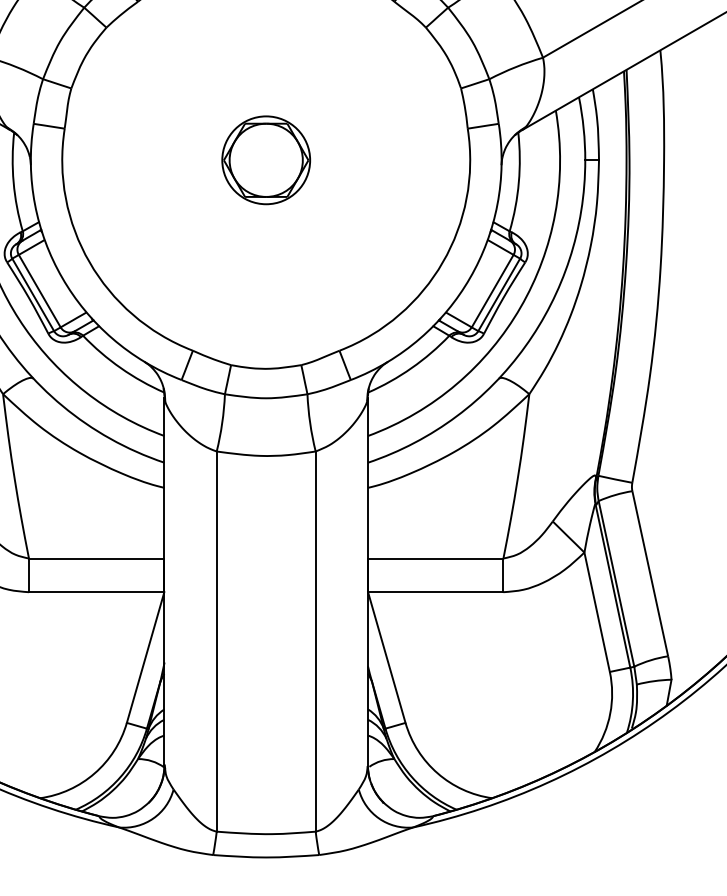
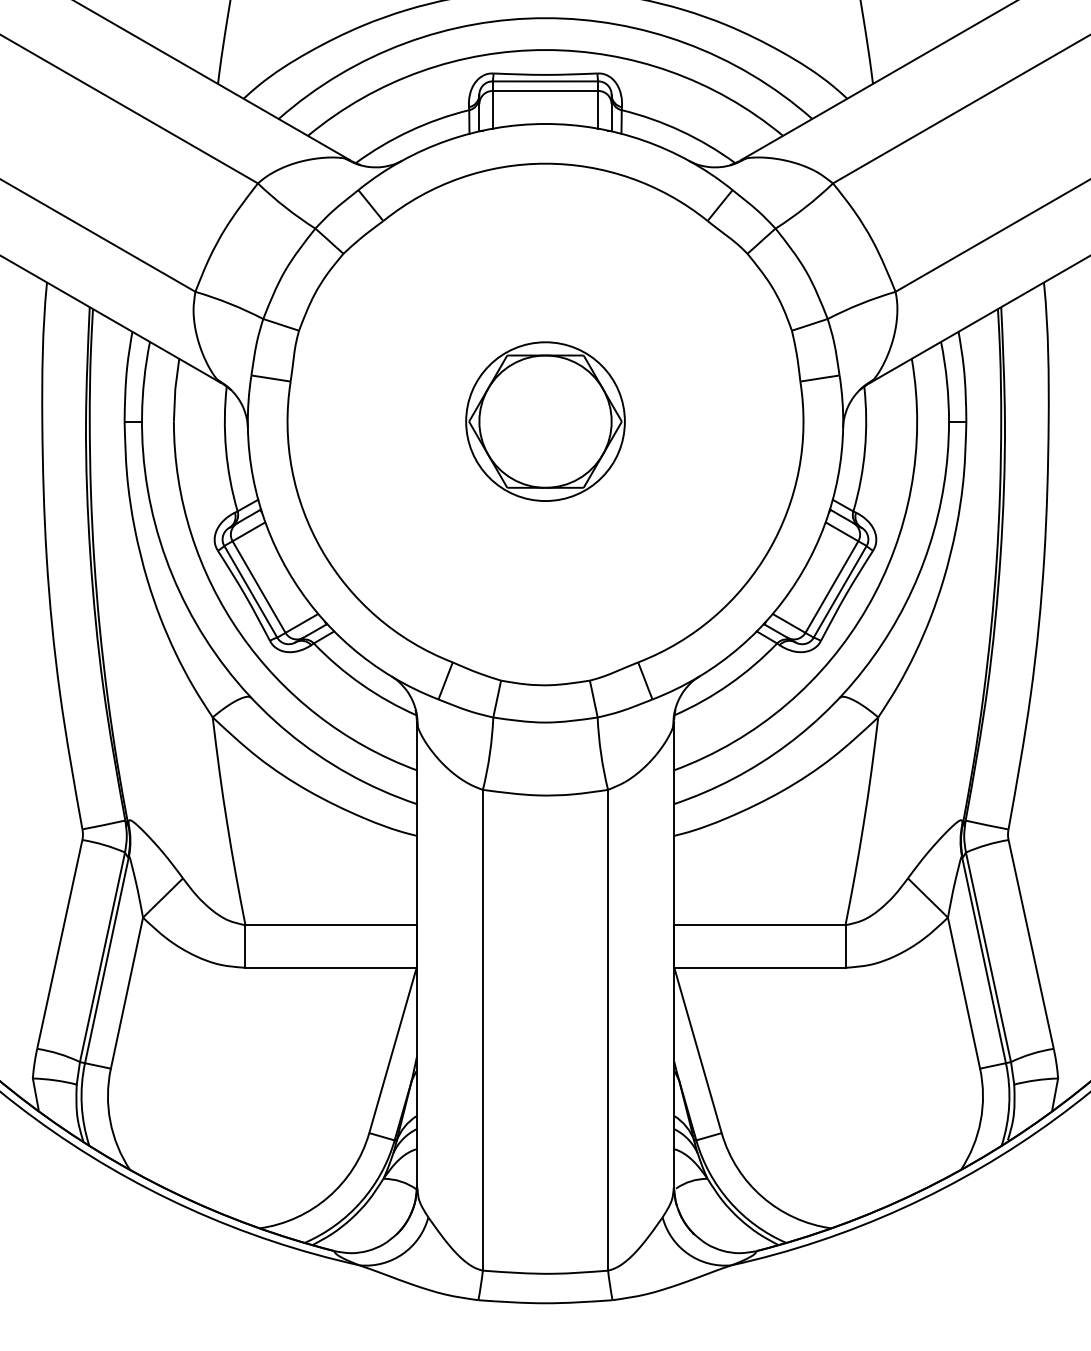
part: (266, 160) -> (545, 421), size x1.43

